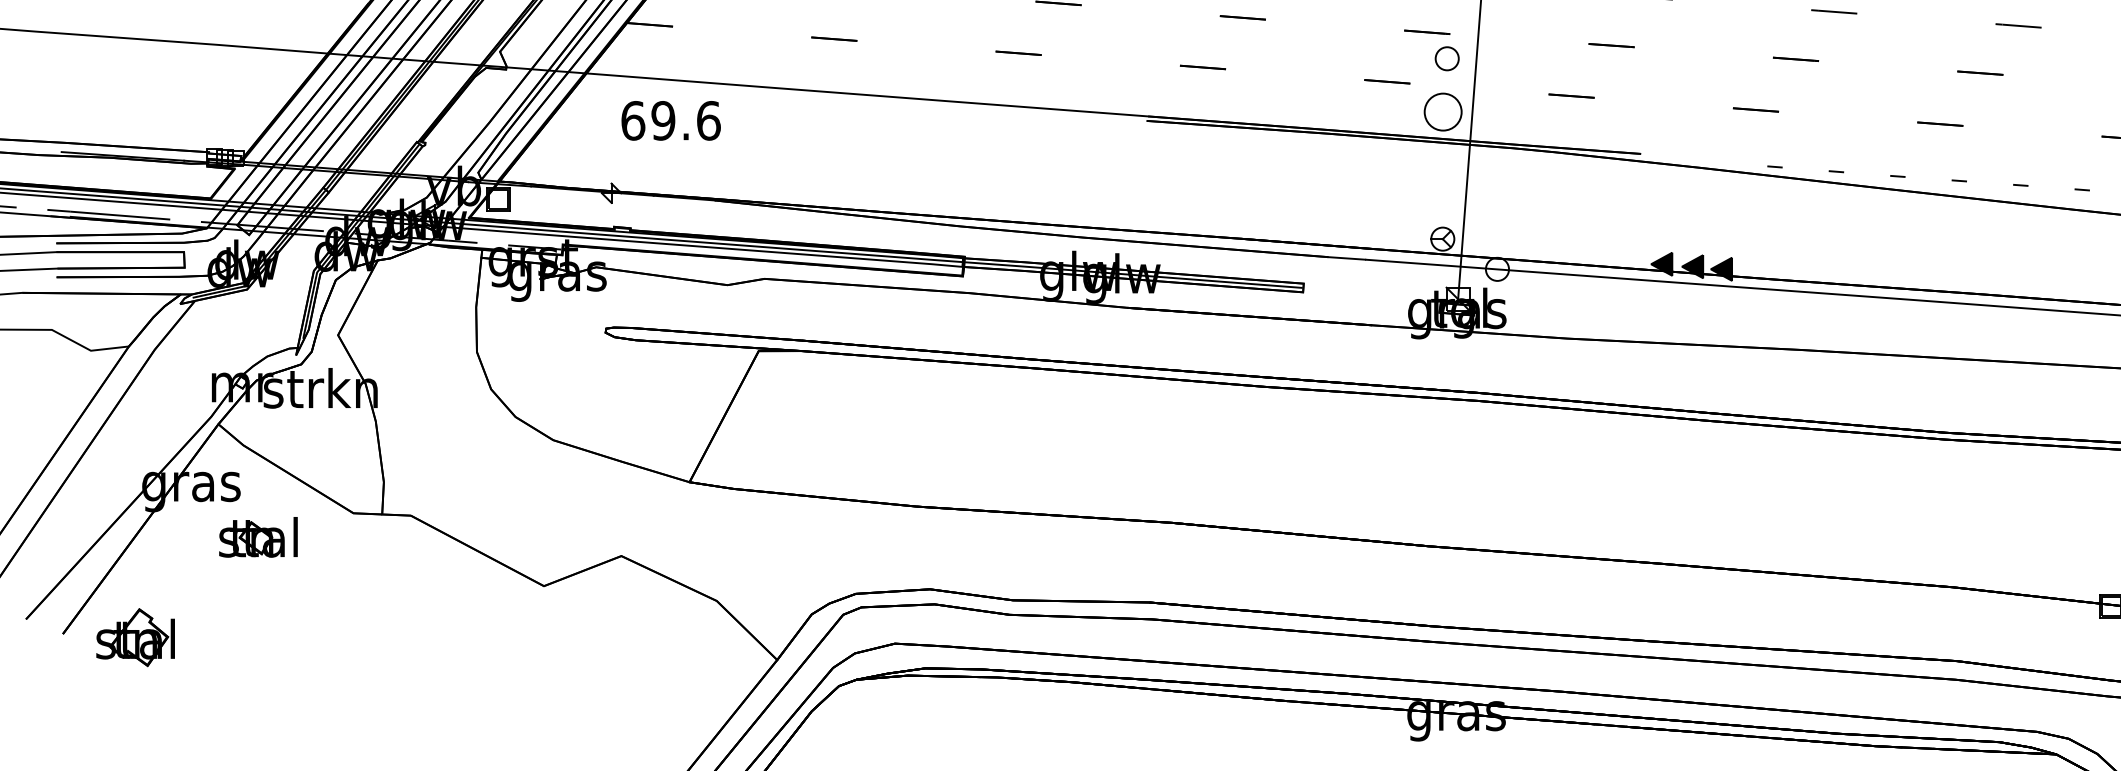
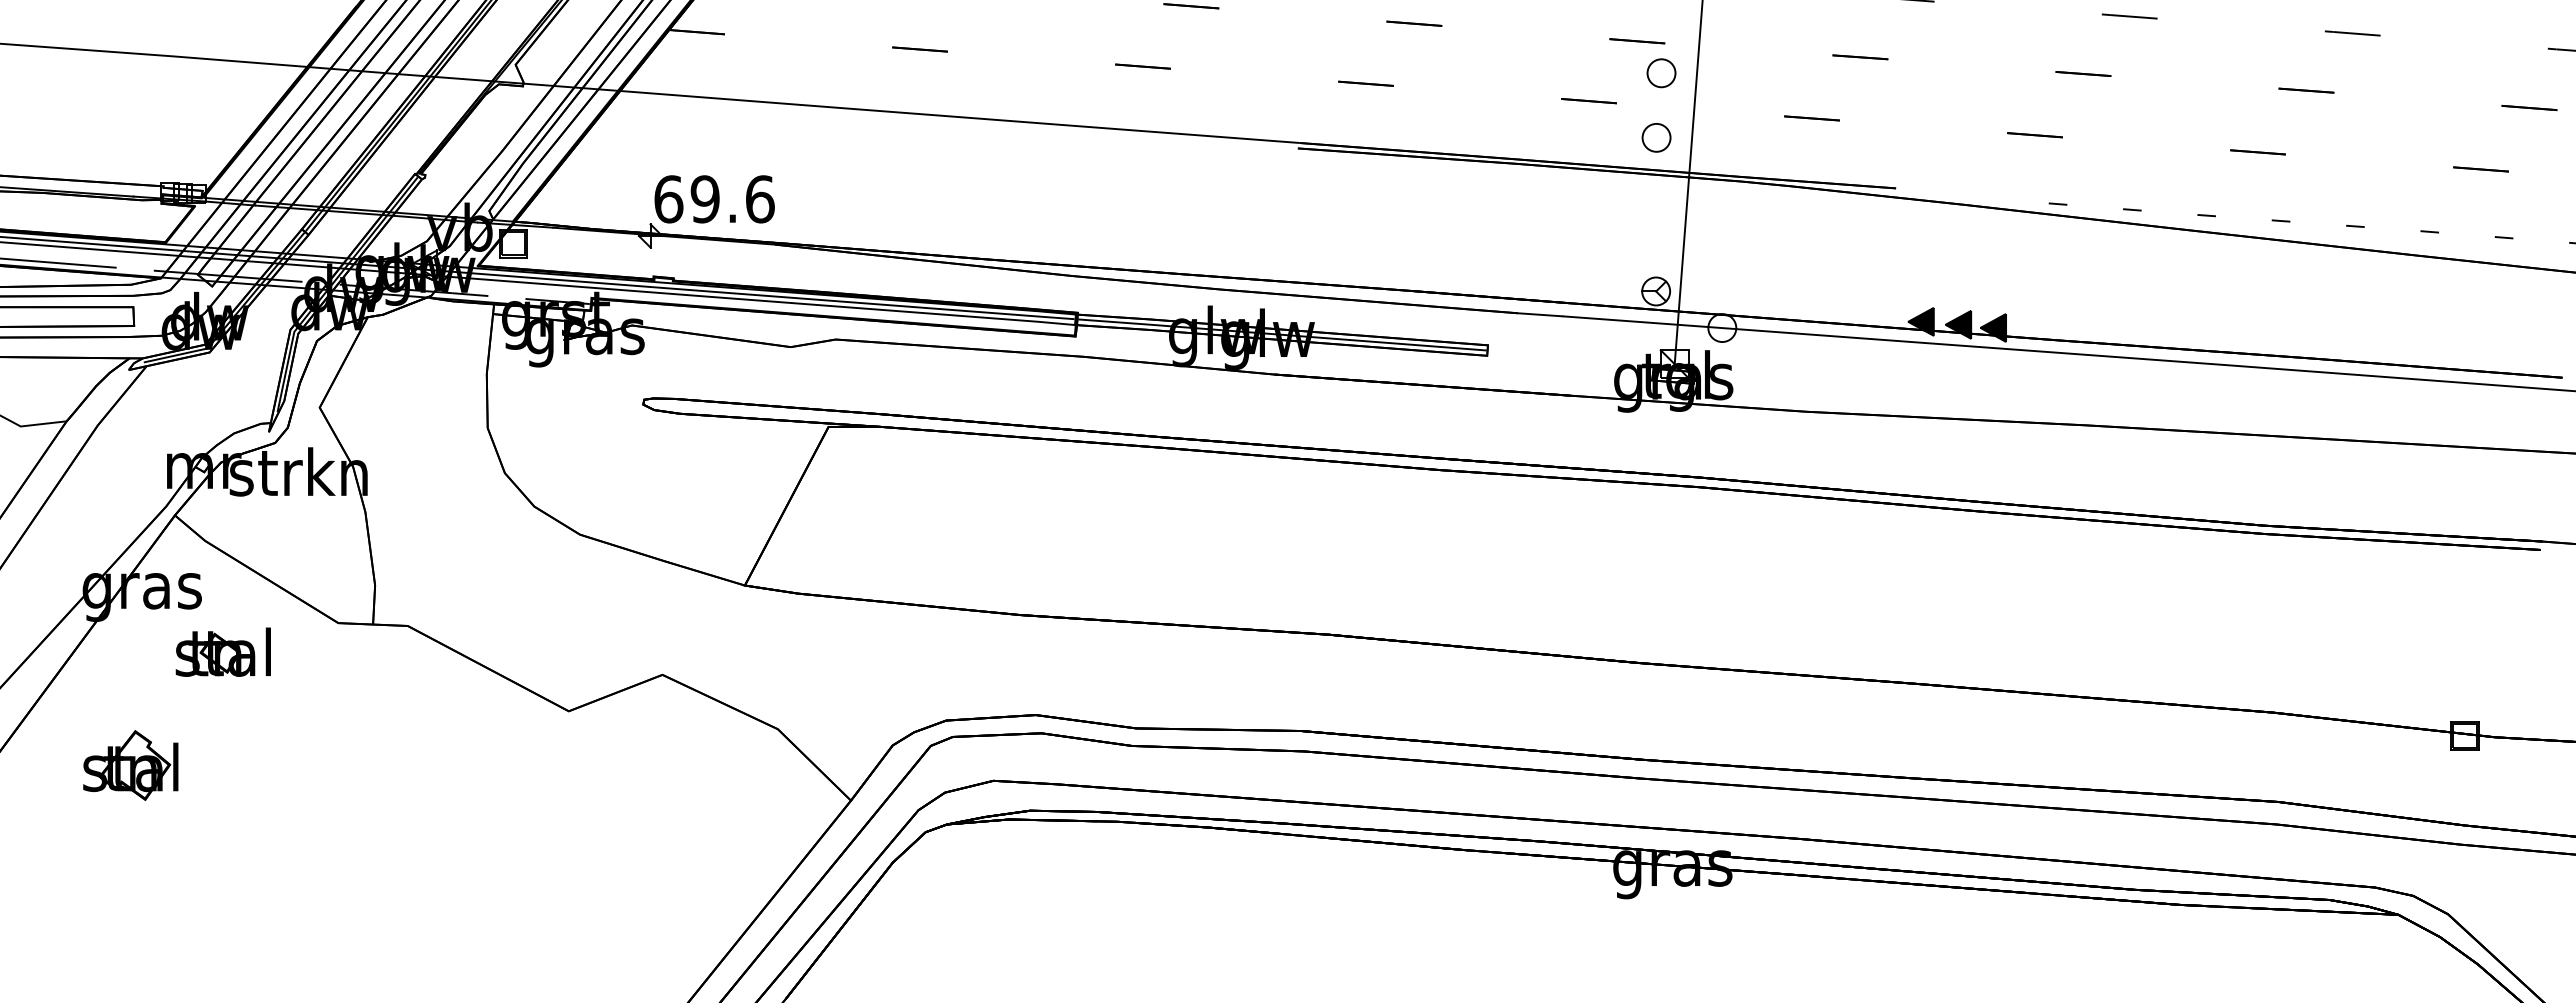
part: (1443, 111) -> (1656, 137), size x0.62
text: (671, 120) -> (714, 199), moved
part: (135, 637) -> (130, 765), moved

